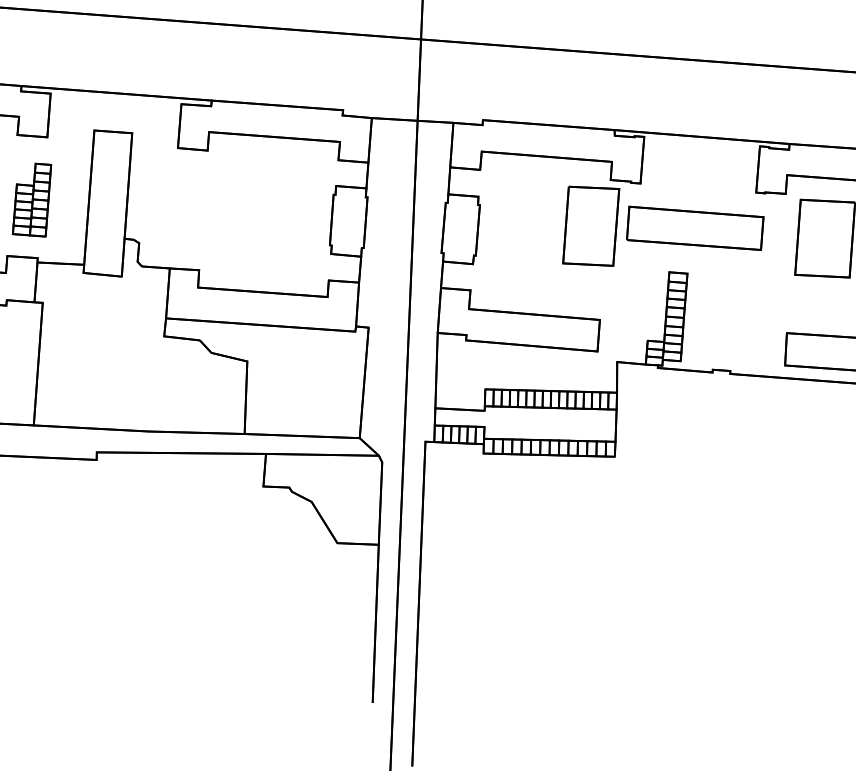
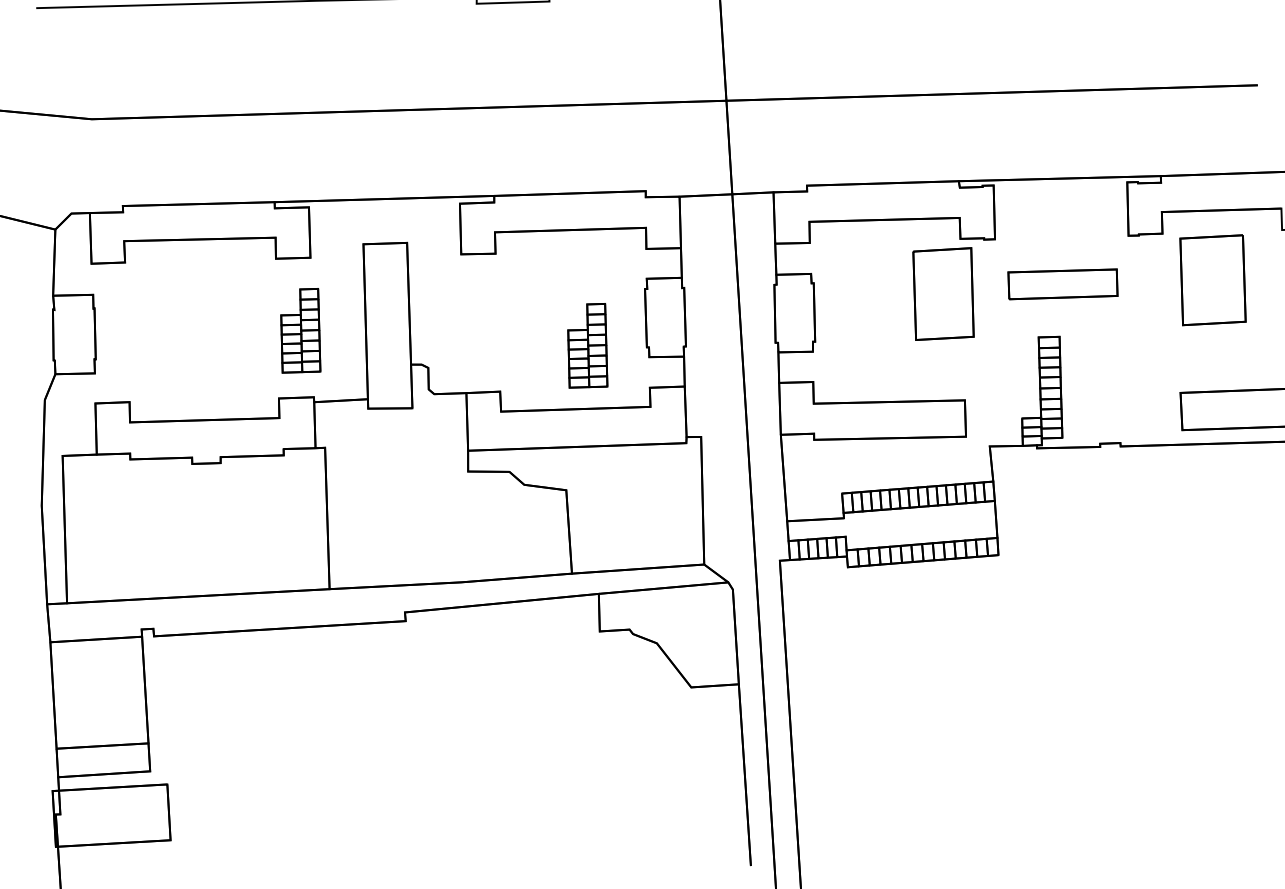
part: (694, 228) -> (1062, 284), size x0.7
part: (278, 238) -> (587, 345), added

